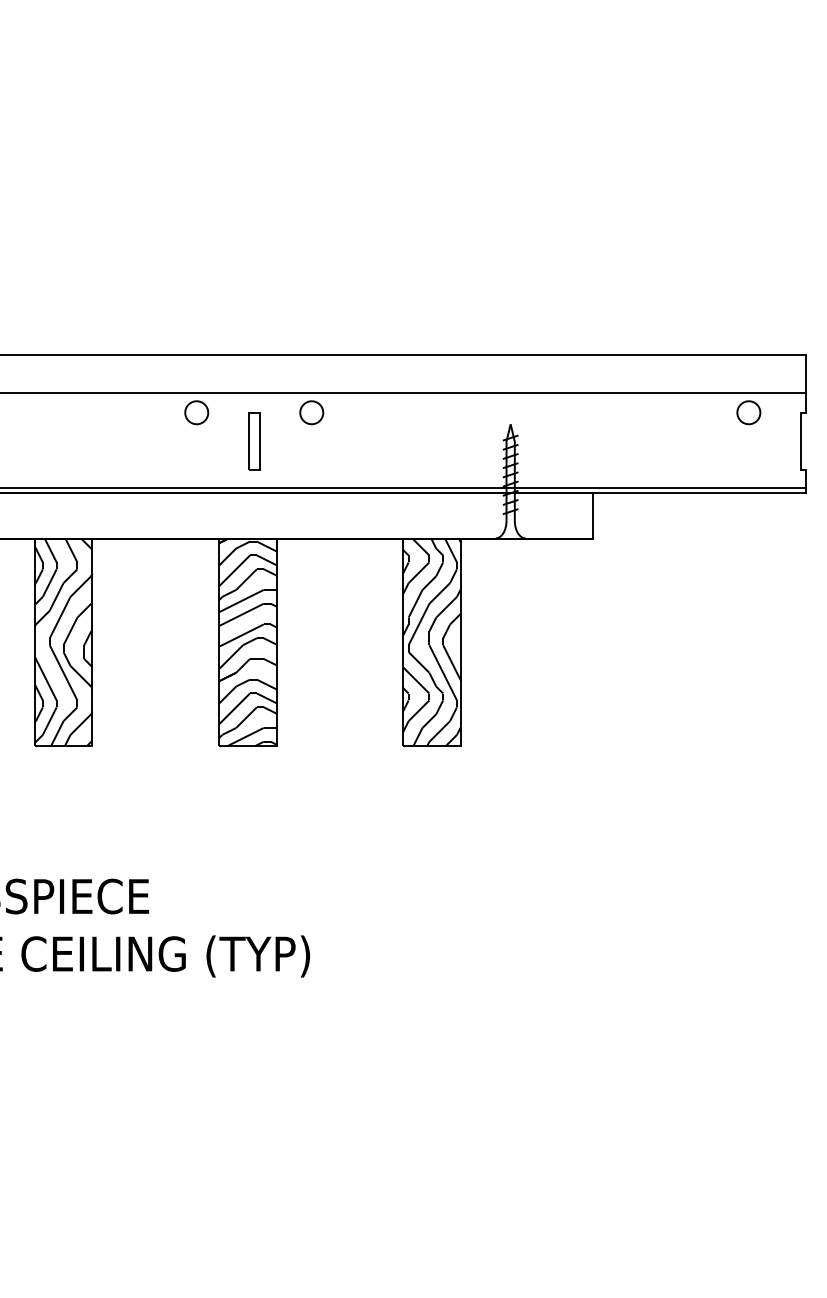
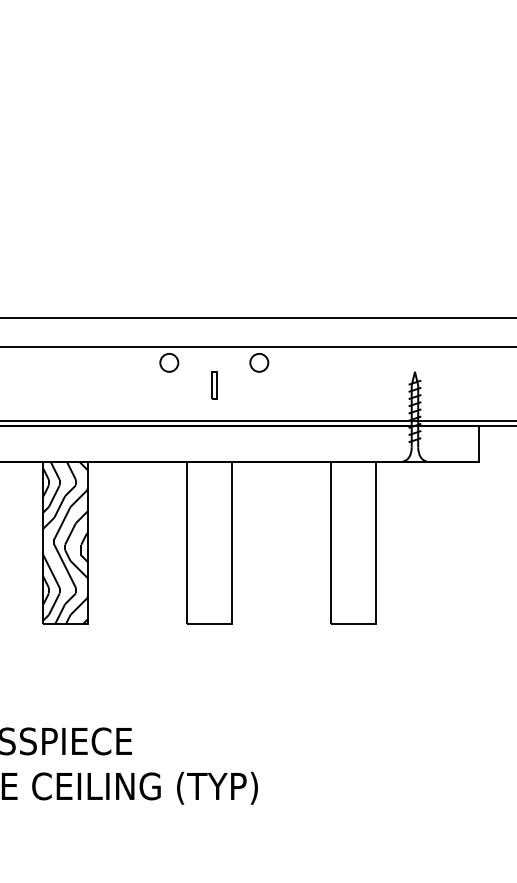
part: (254, 441) -> (214, 385), size x0.6
hatch: (247, 642) -> (209, 542), removed
hatch: (431, 642) -> (353, 542), removed

